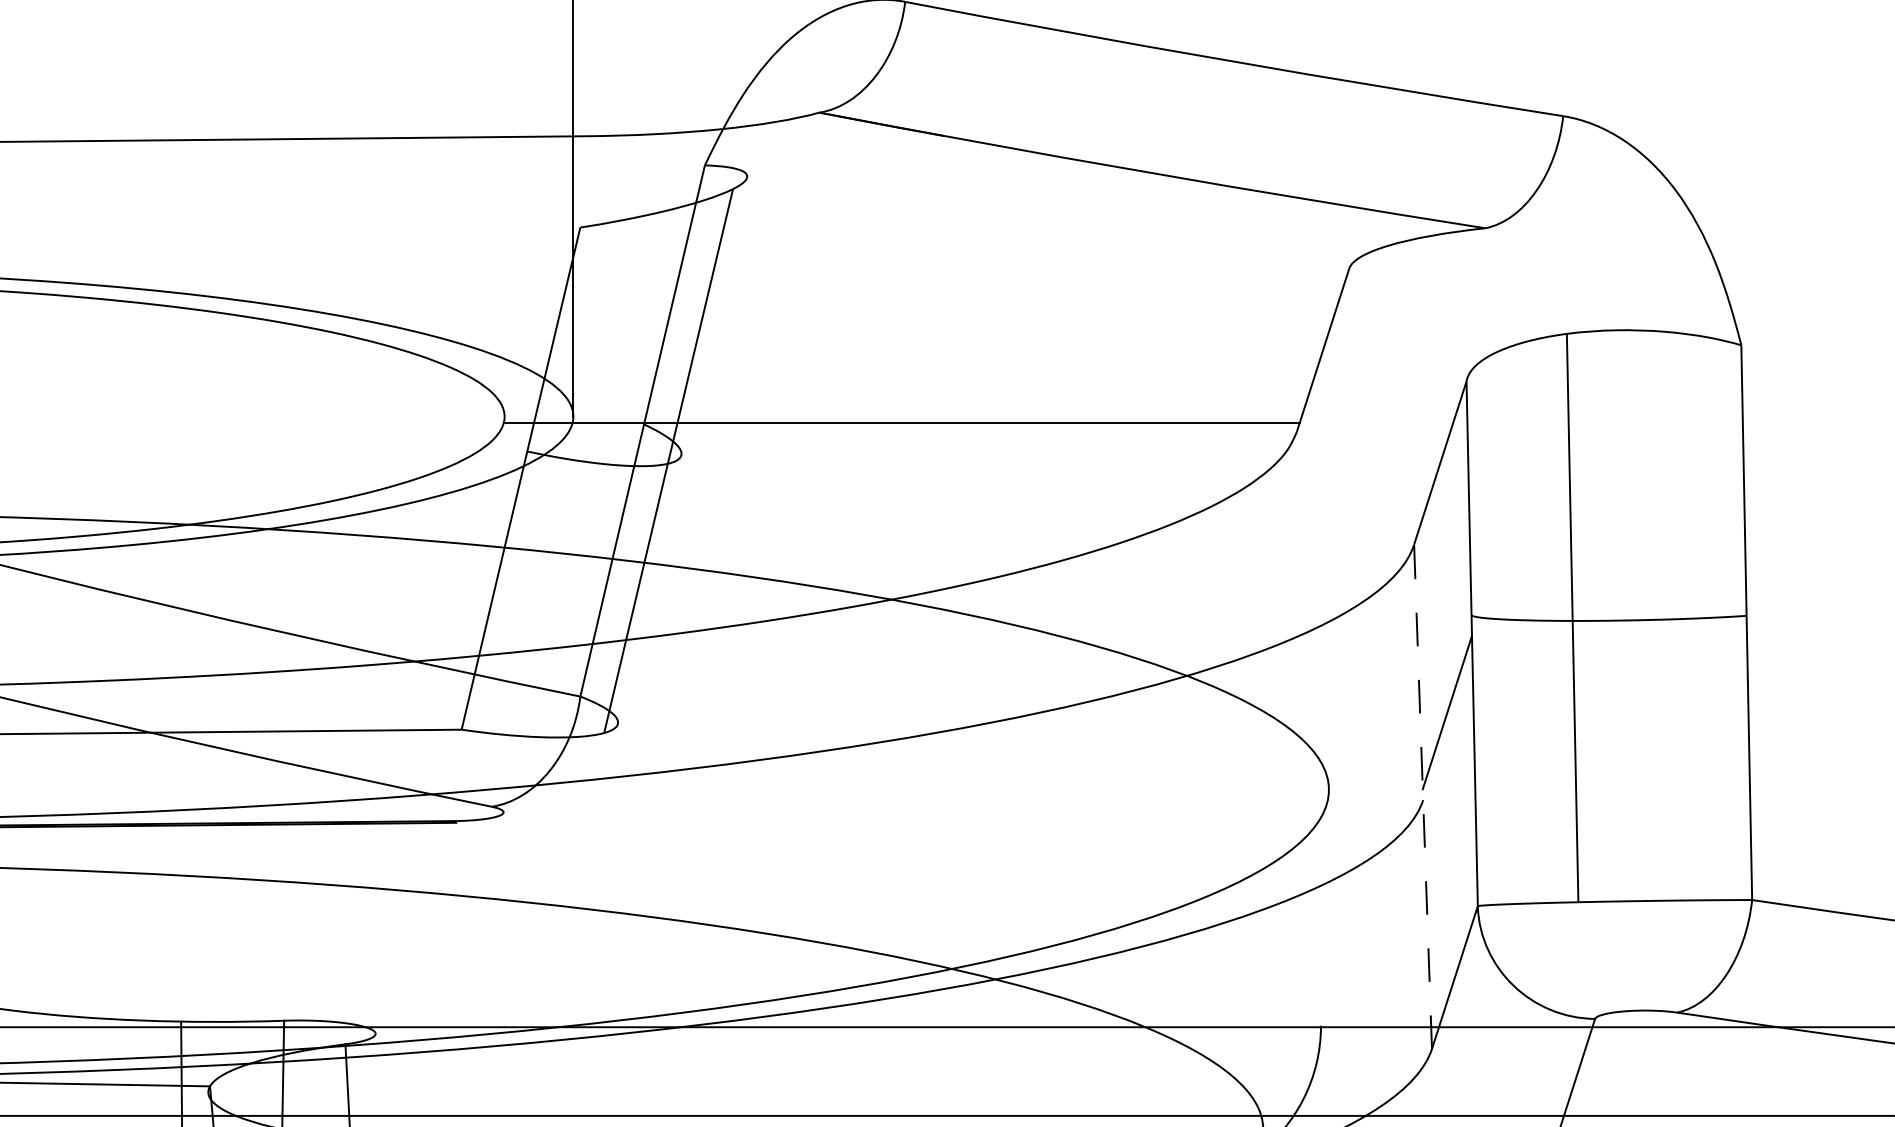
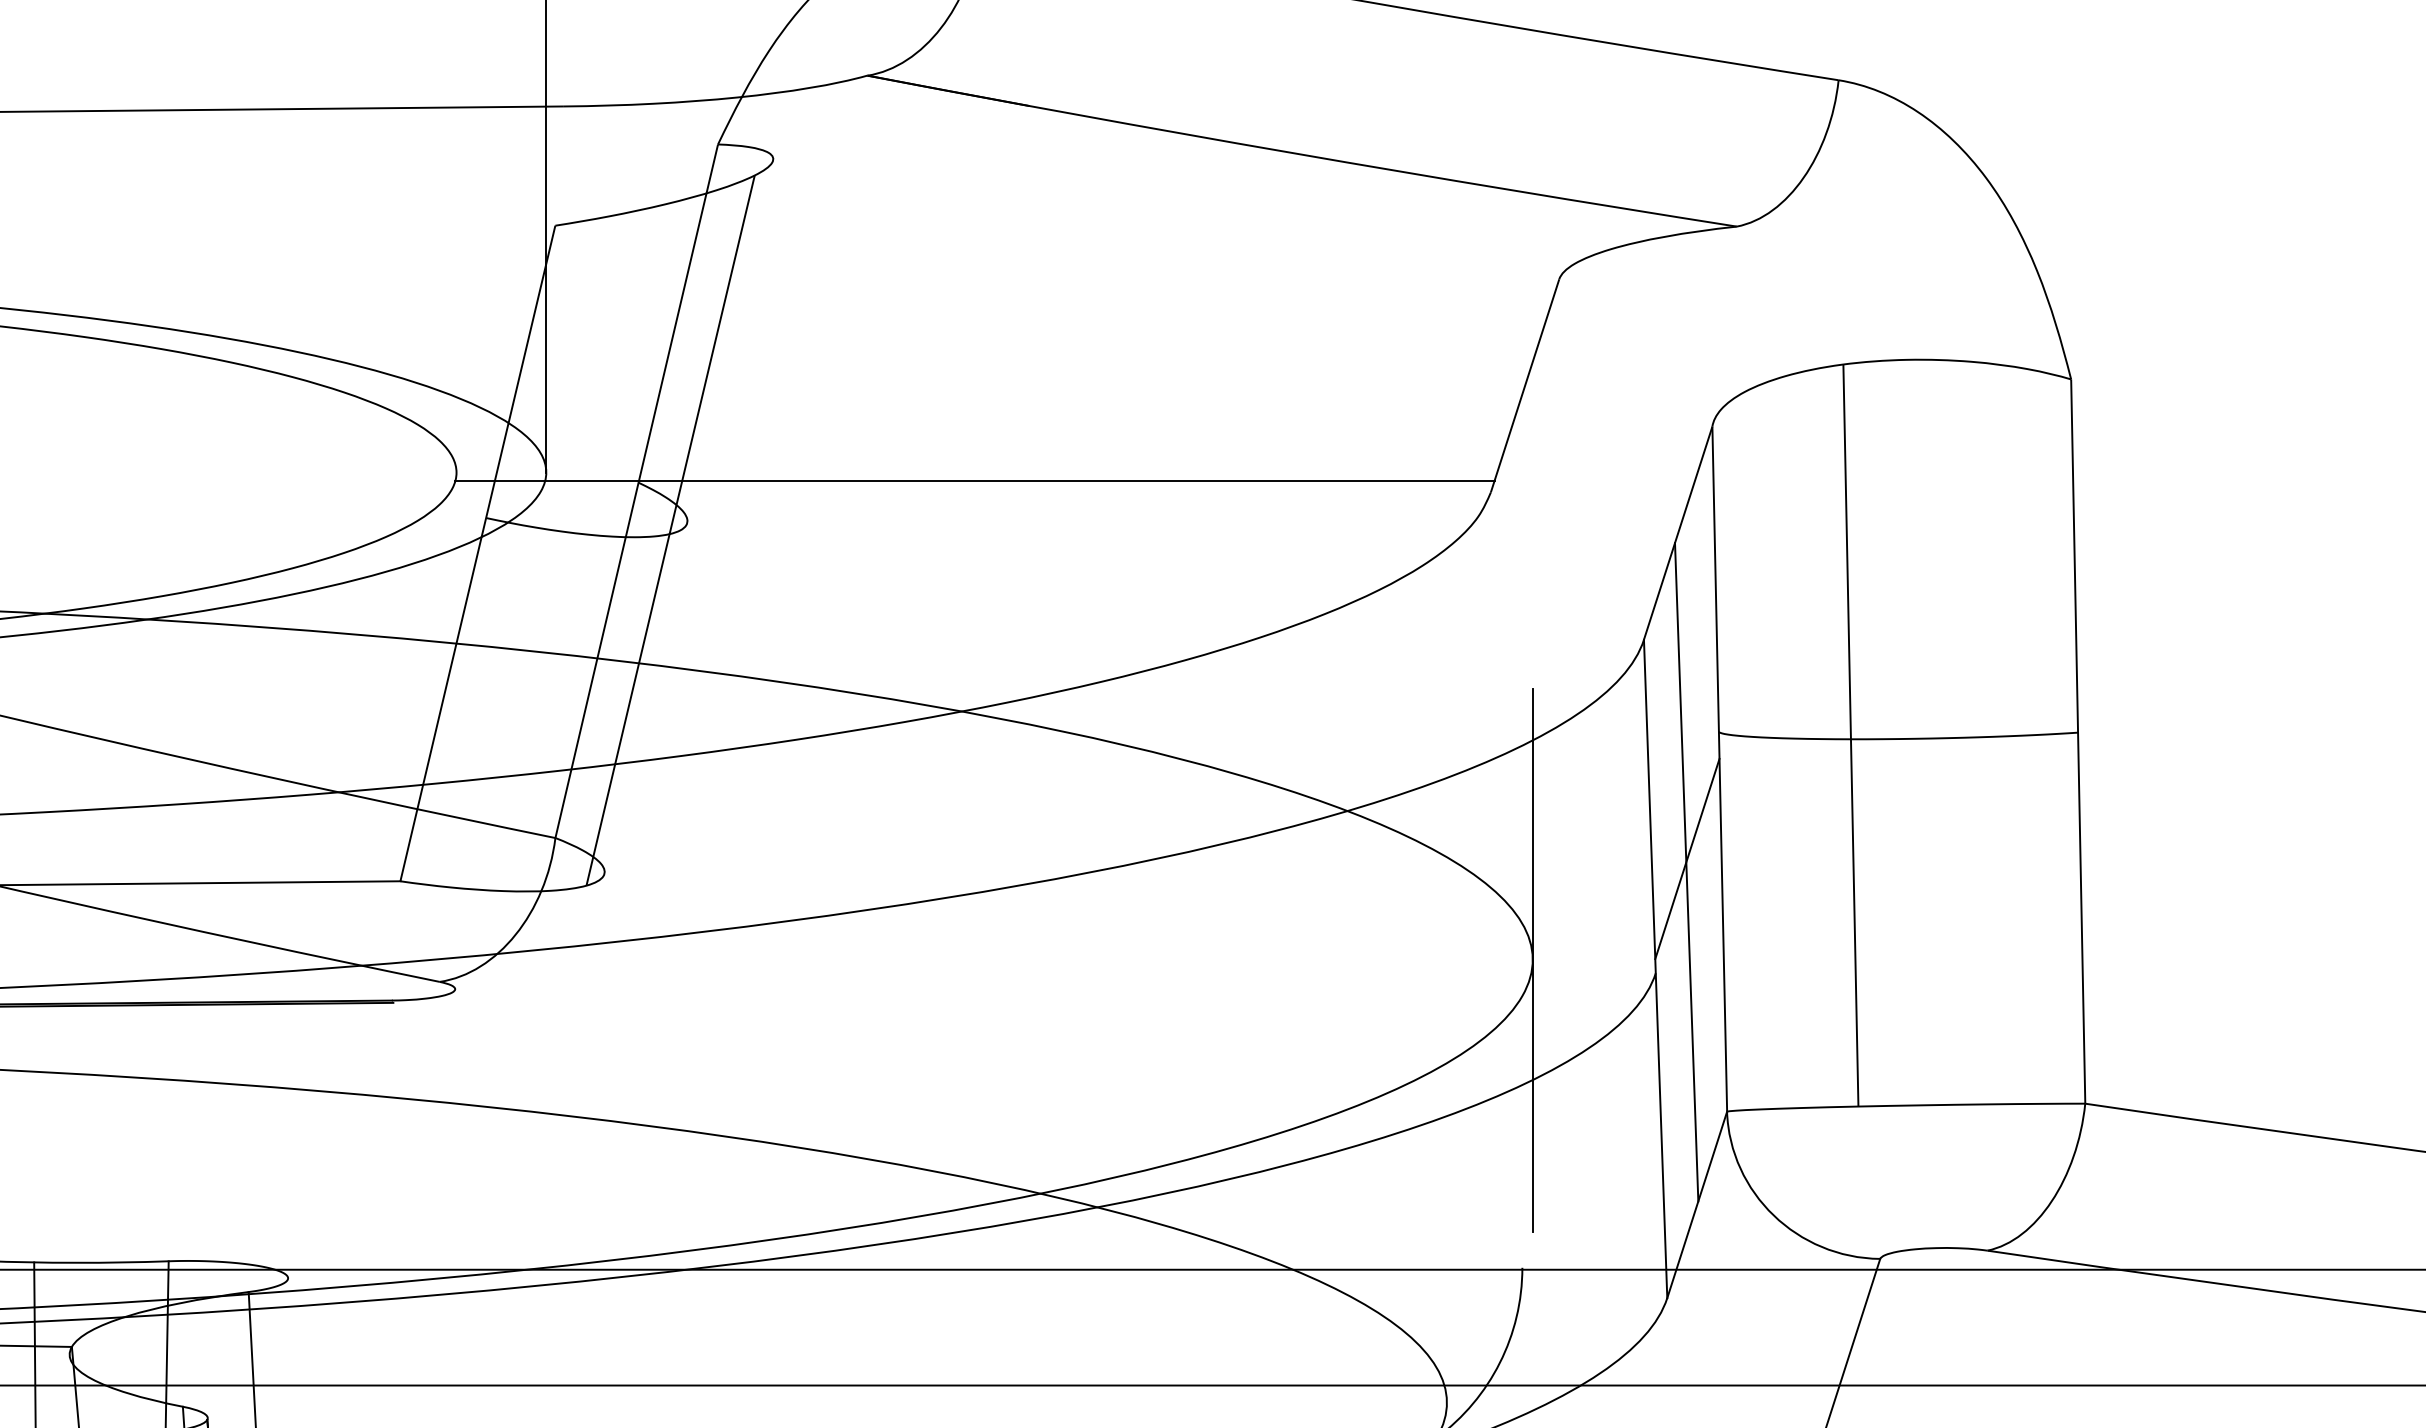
line: (1446, 722) -> (1686, 871), added
line: (1328, 790) -> (1532, 960), added
line: (1423, 796) -> (1656, 968), dashed -> solid

